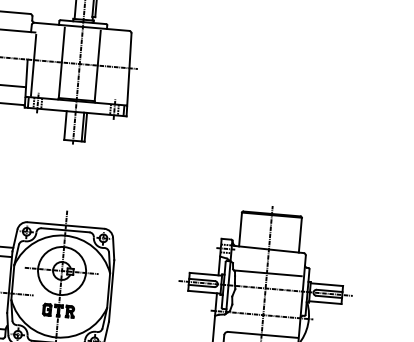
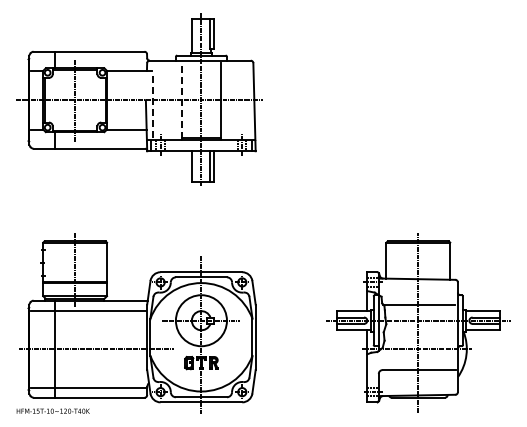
line: (62, 62) -> (182, 100), solid -> dashed
line: (33, 65) -> (152, 105), solid -> dashed

